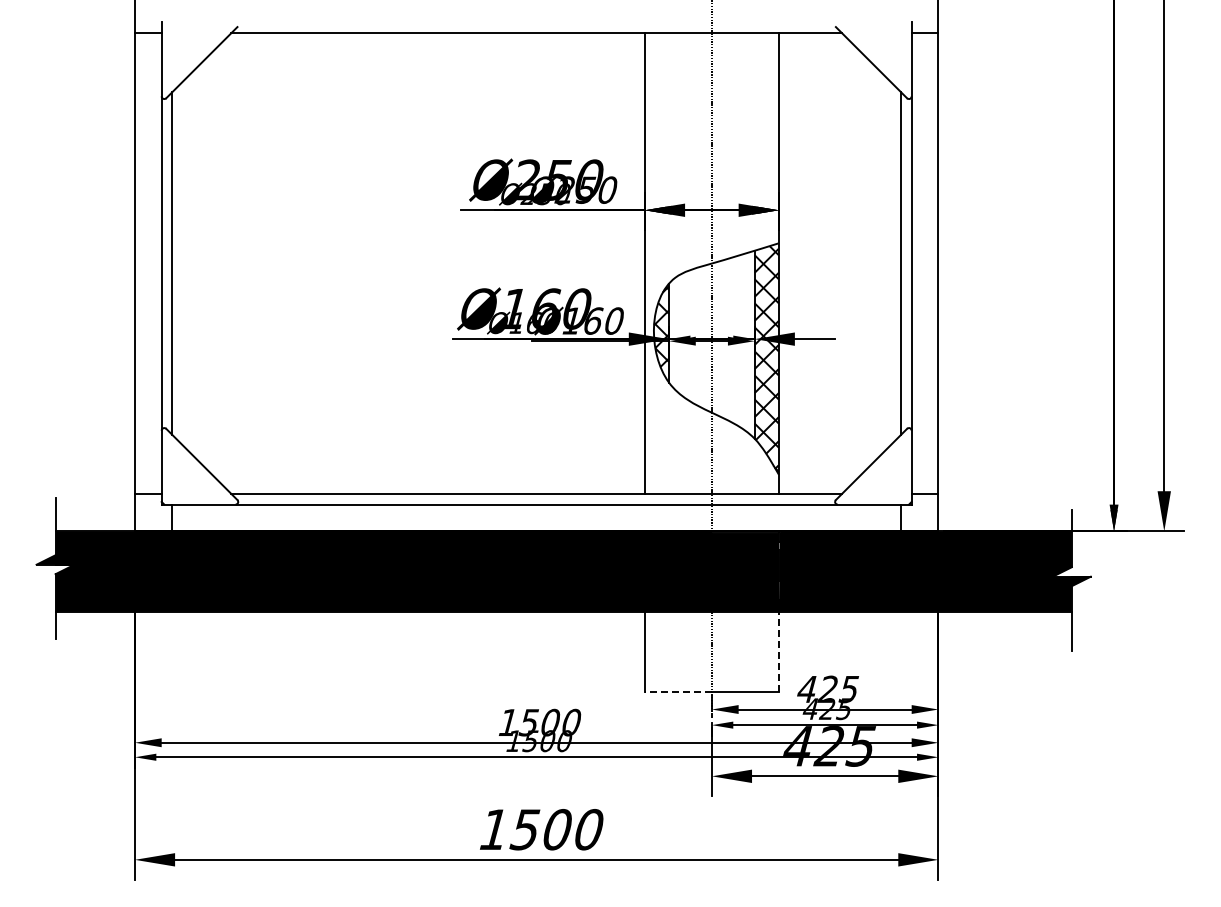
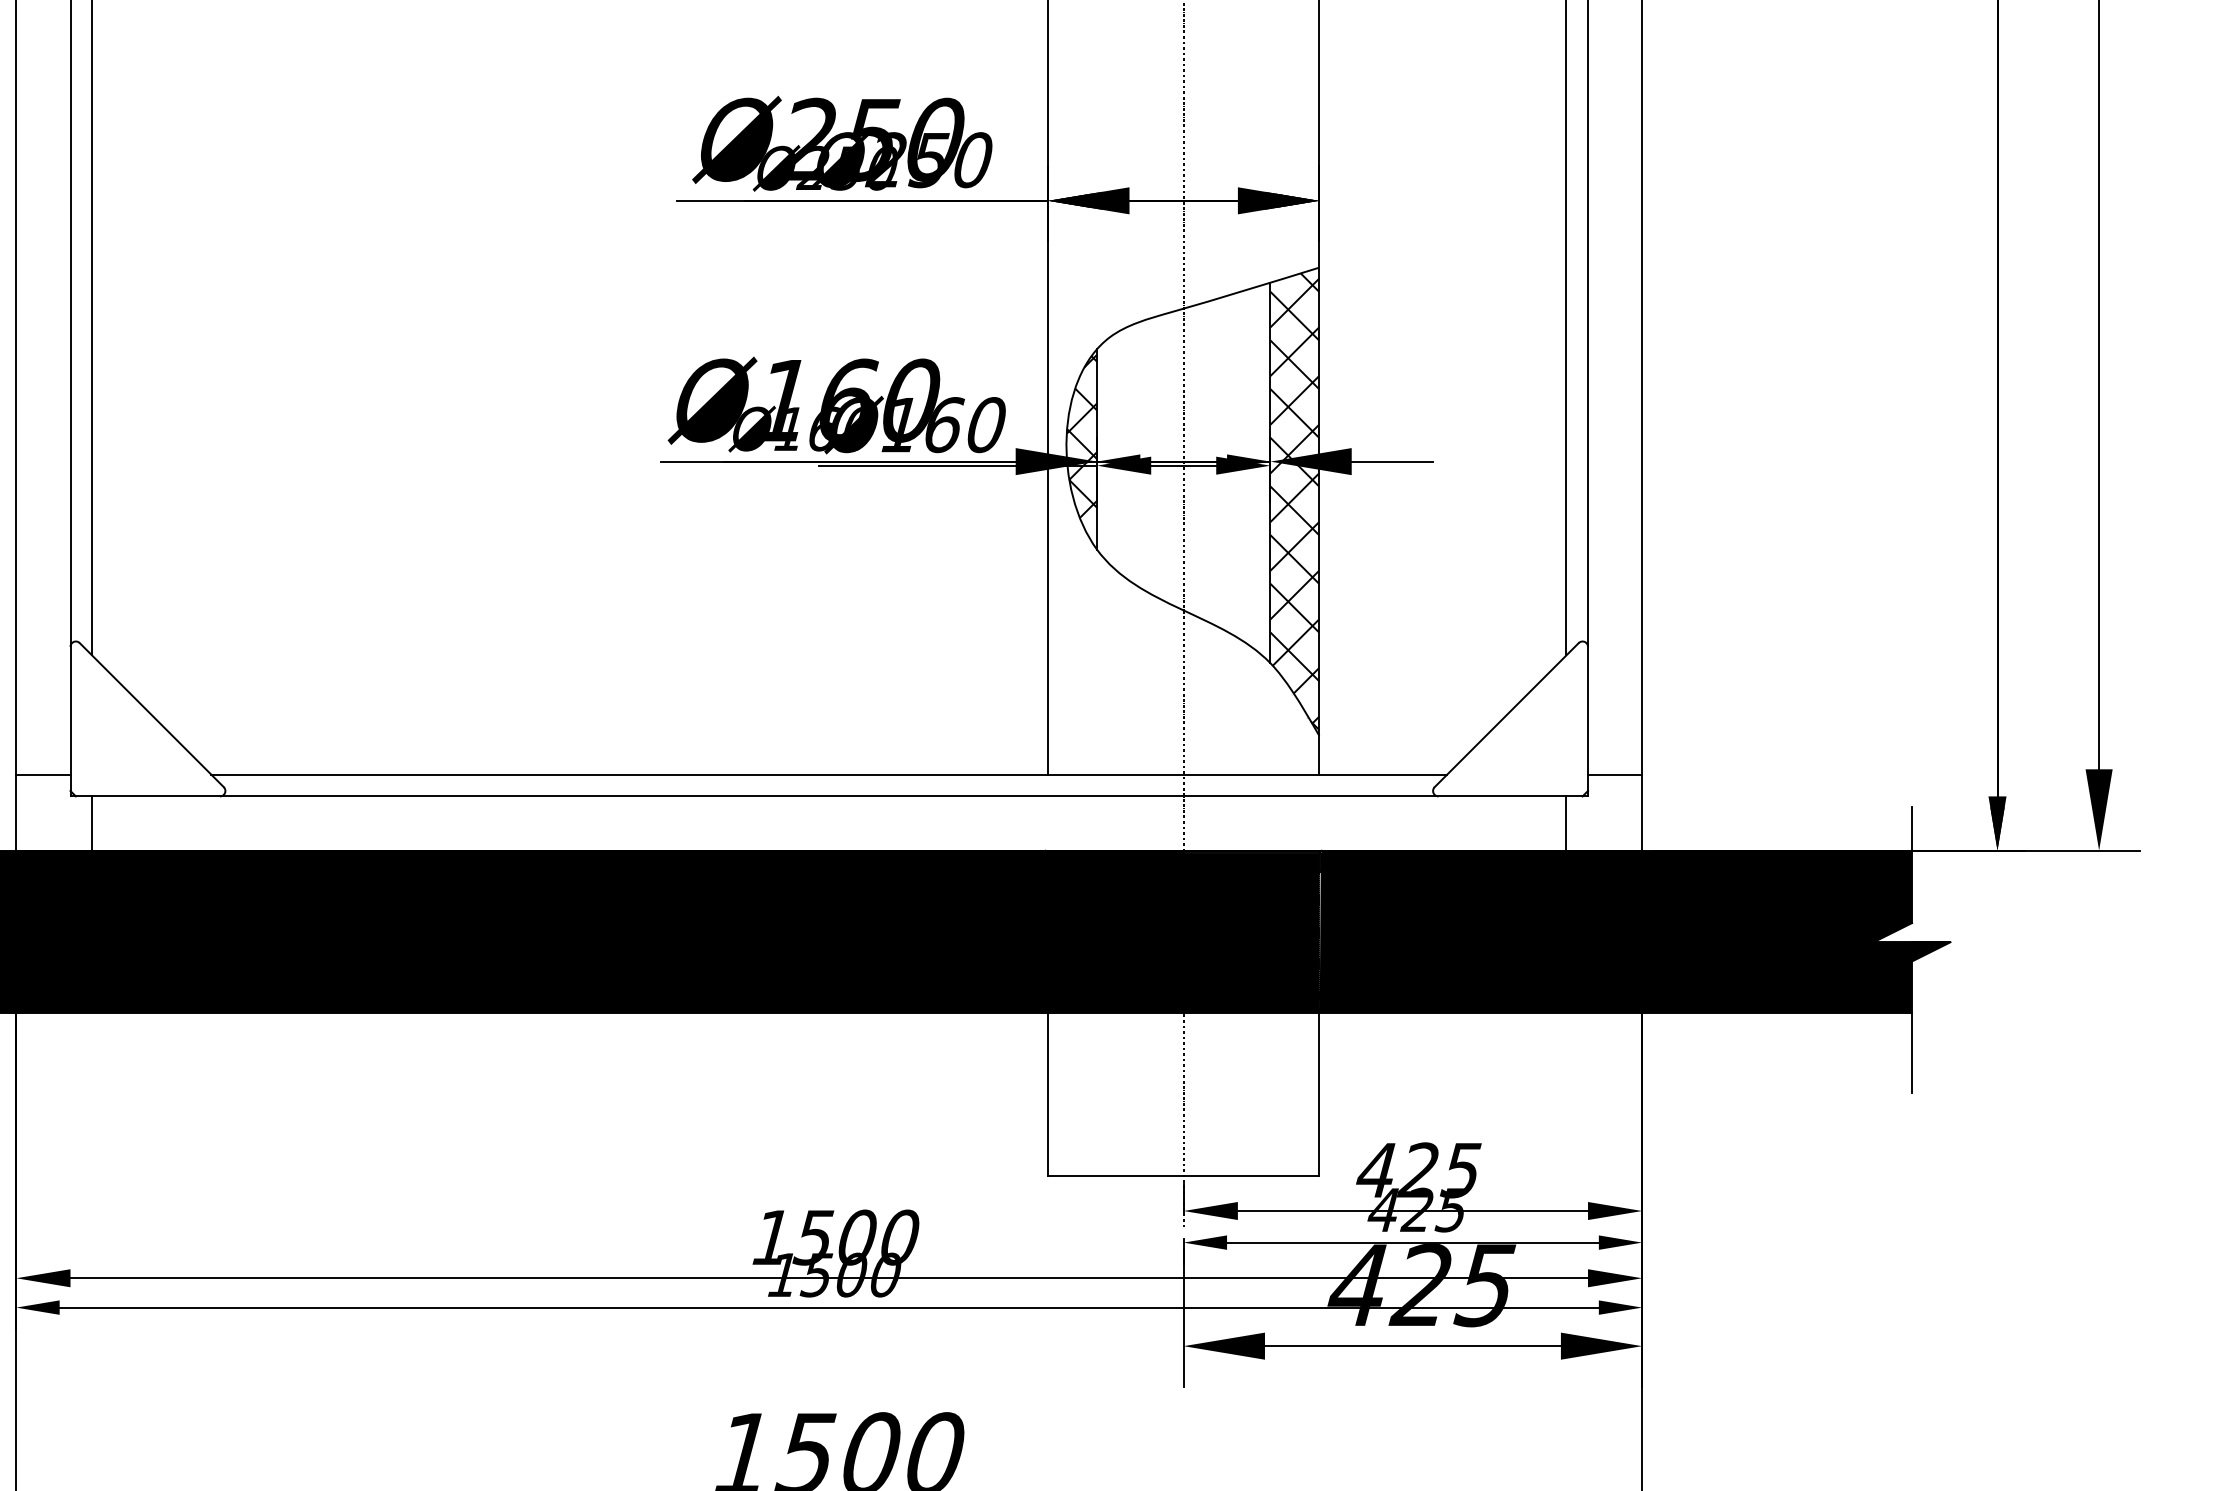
line: (778, 651) -> (1318, 1093), dashed -> solid
line: (677, 692) -> (1114, 1176), dashed -> solid

